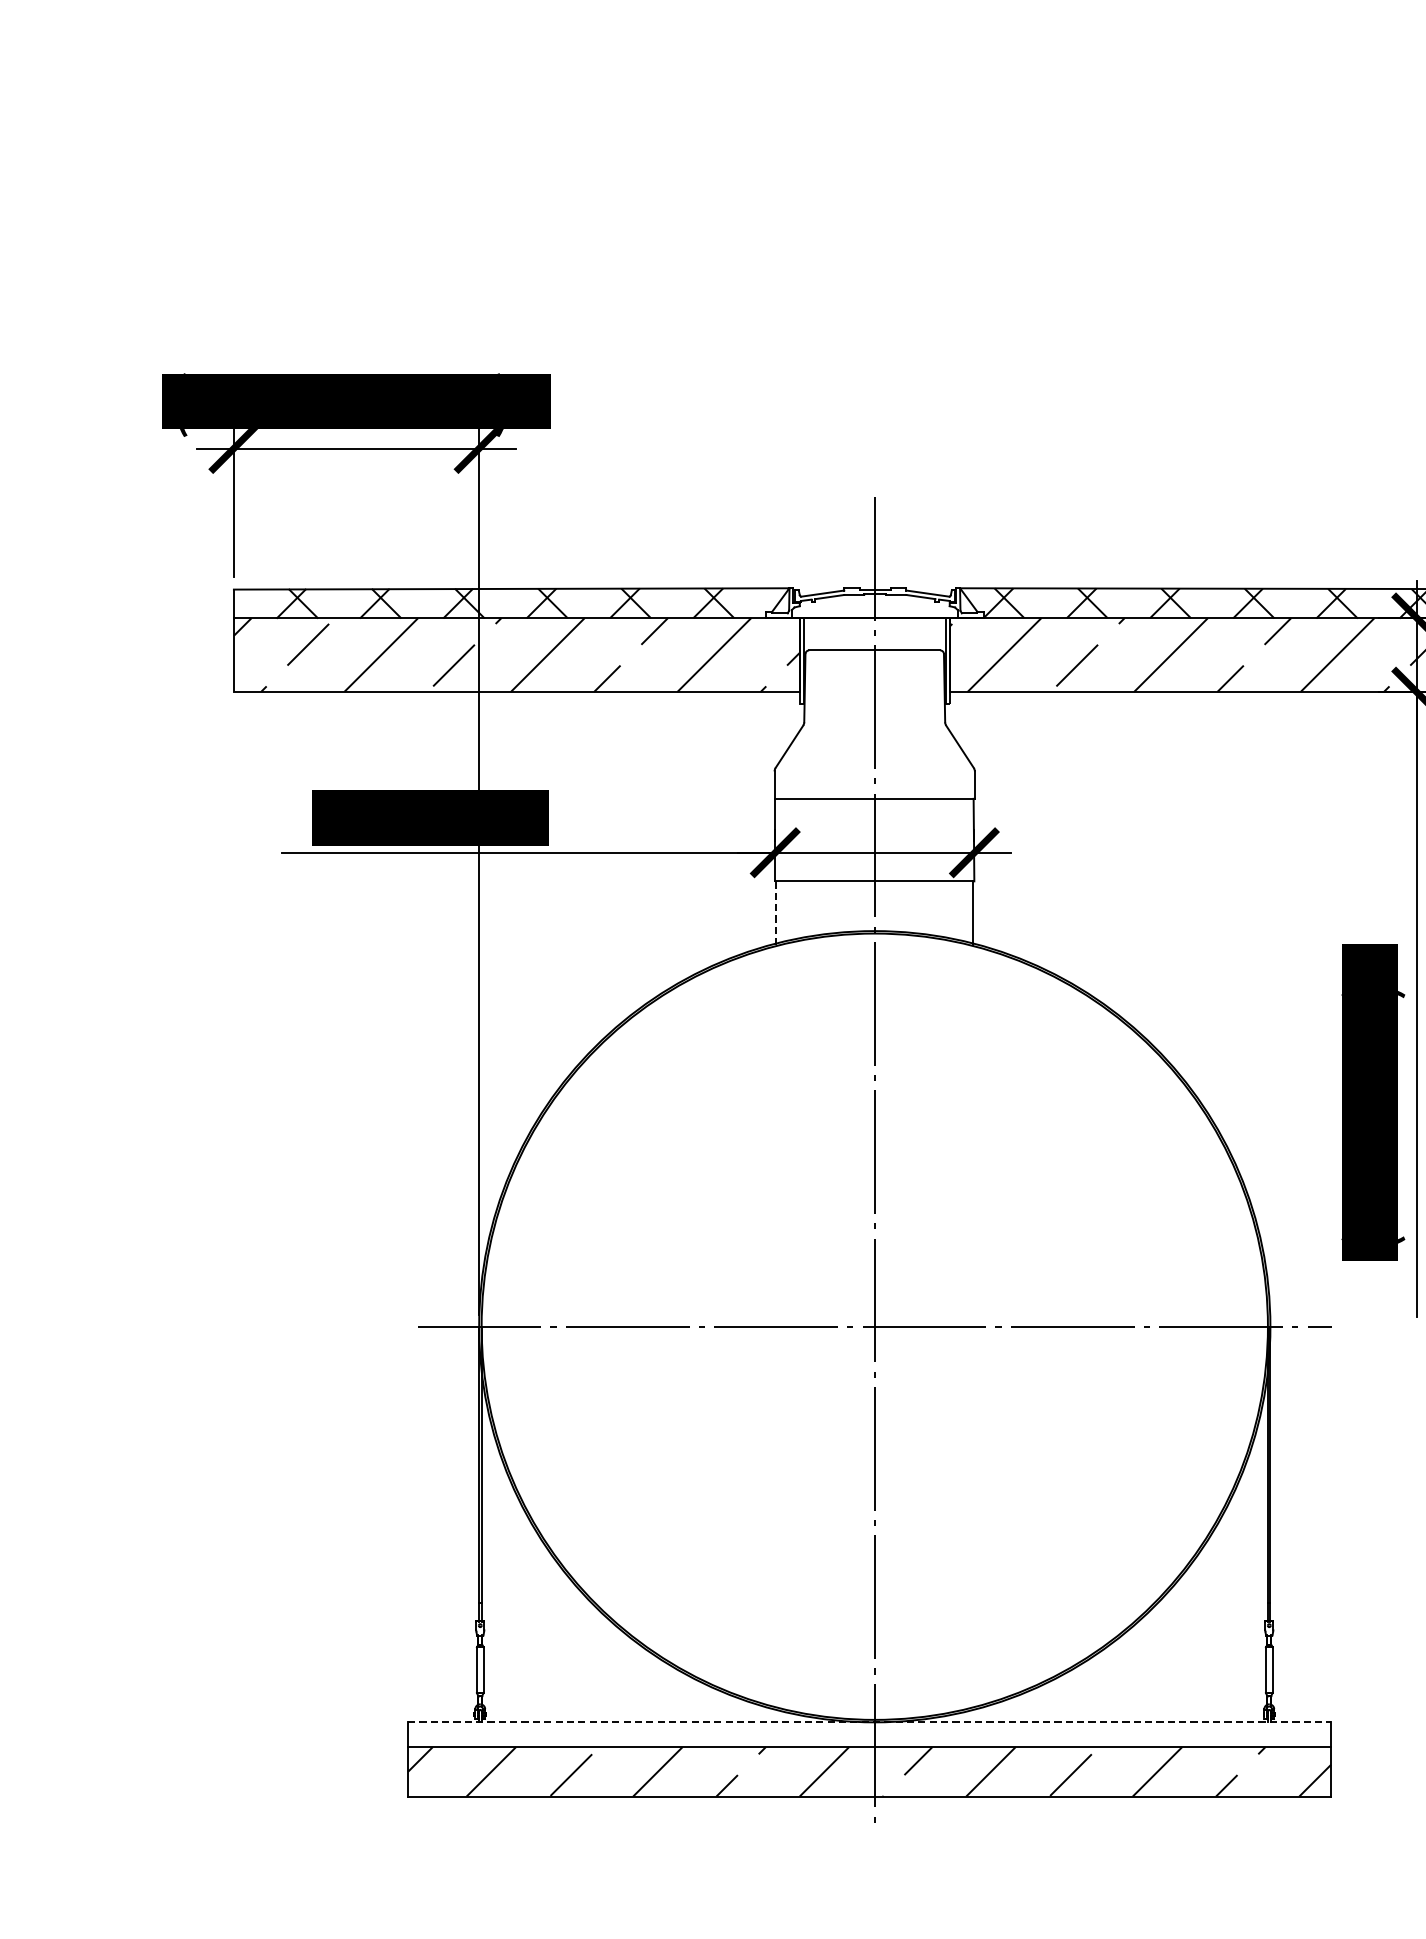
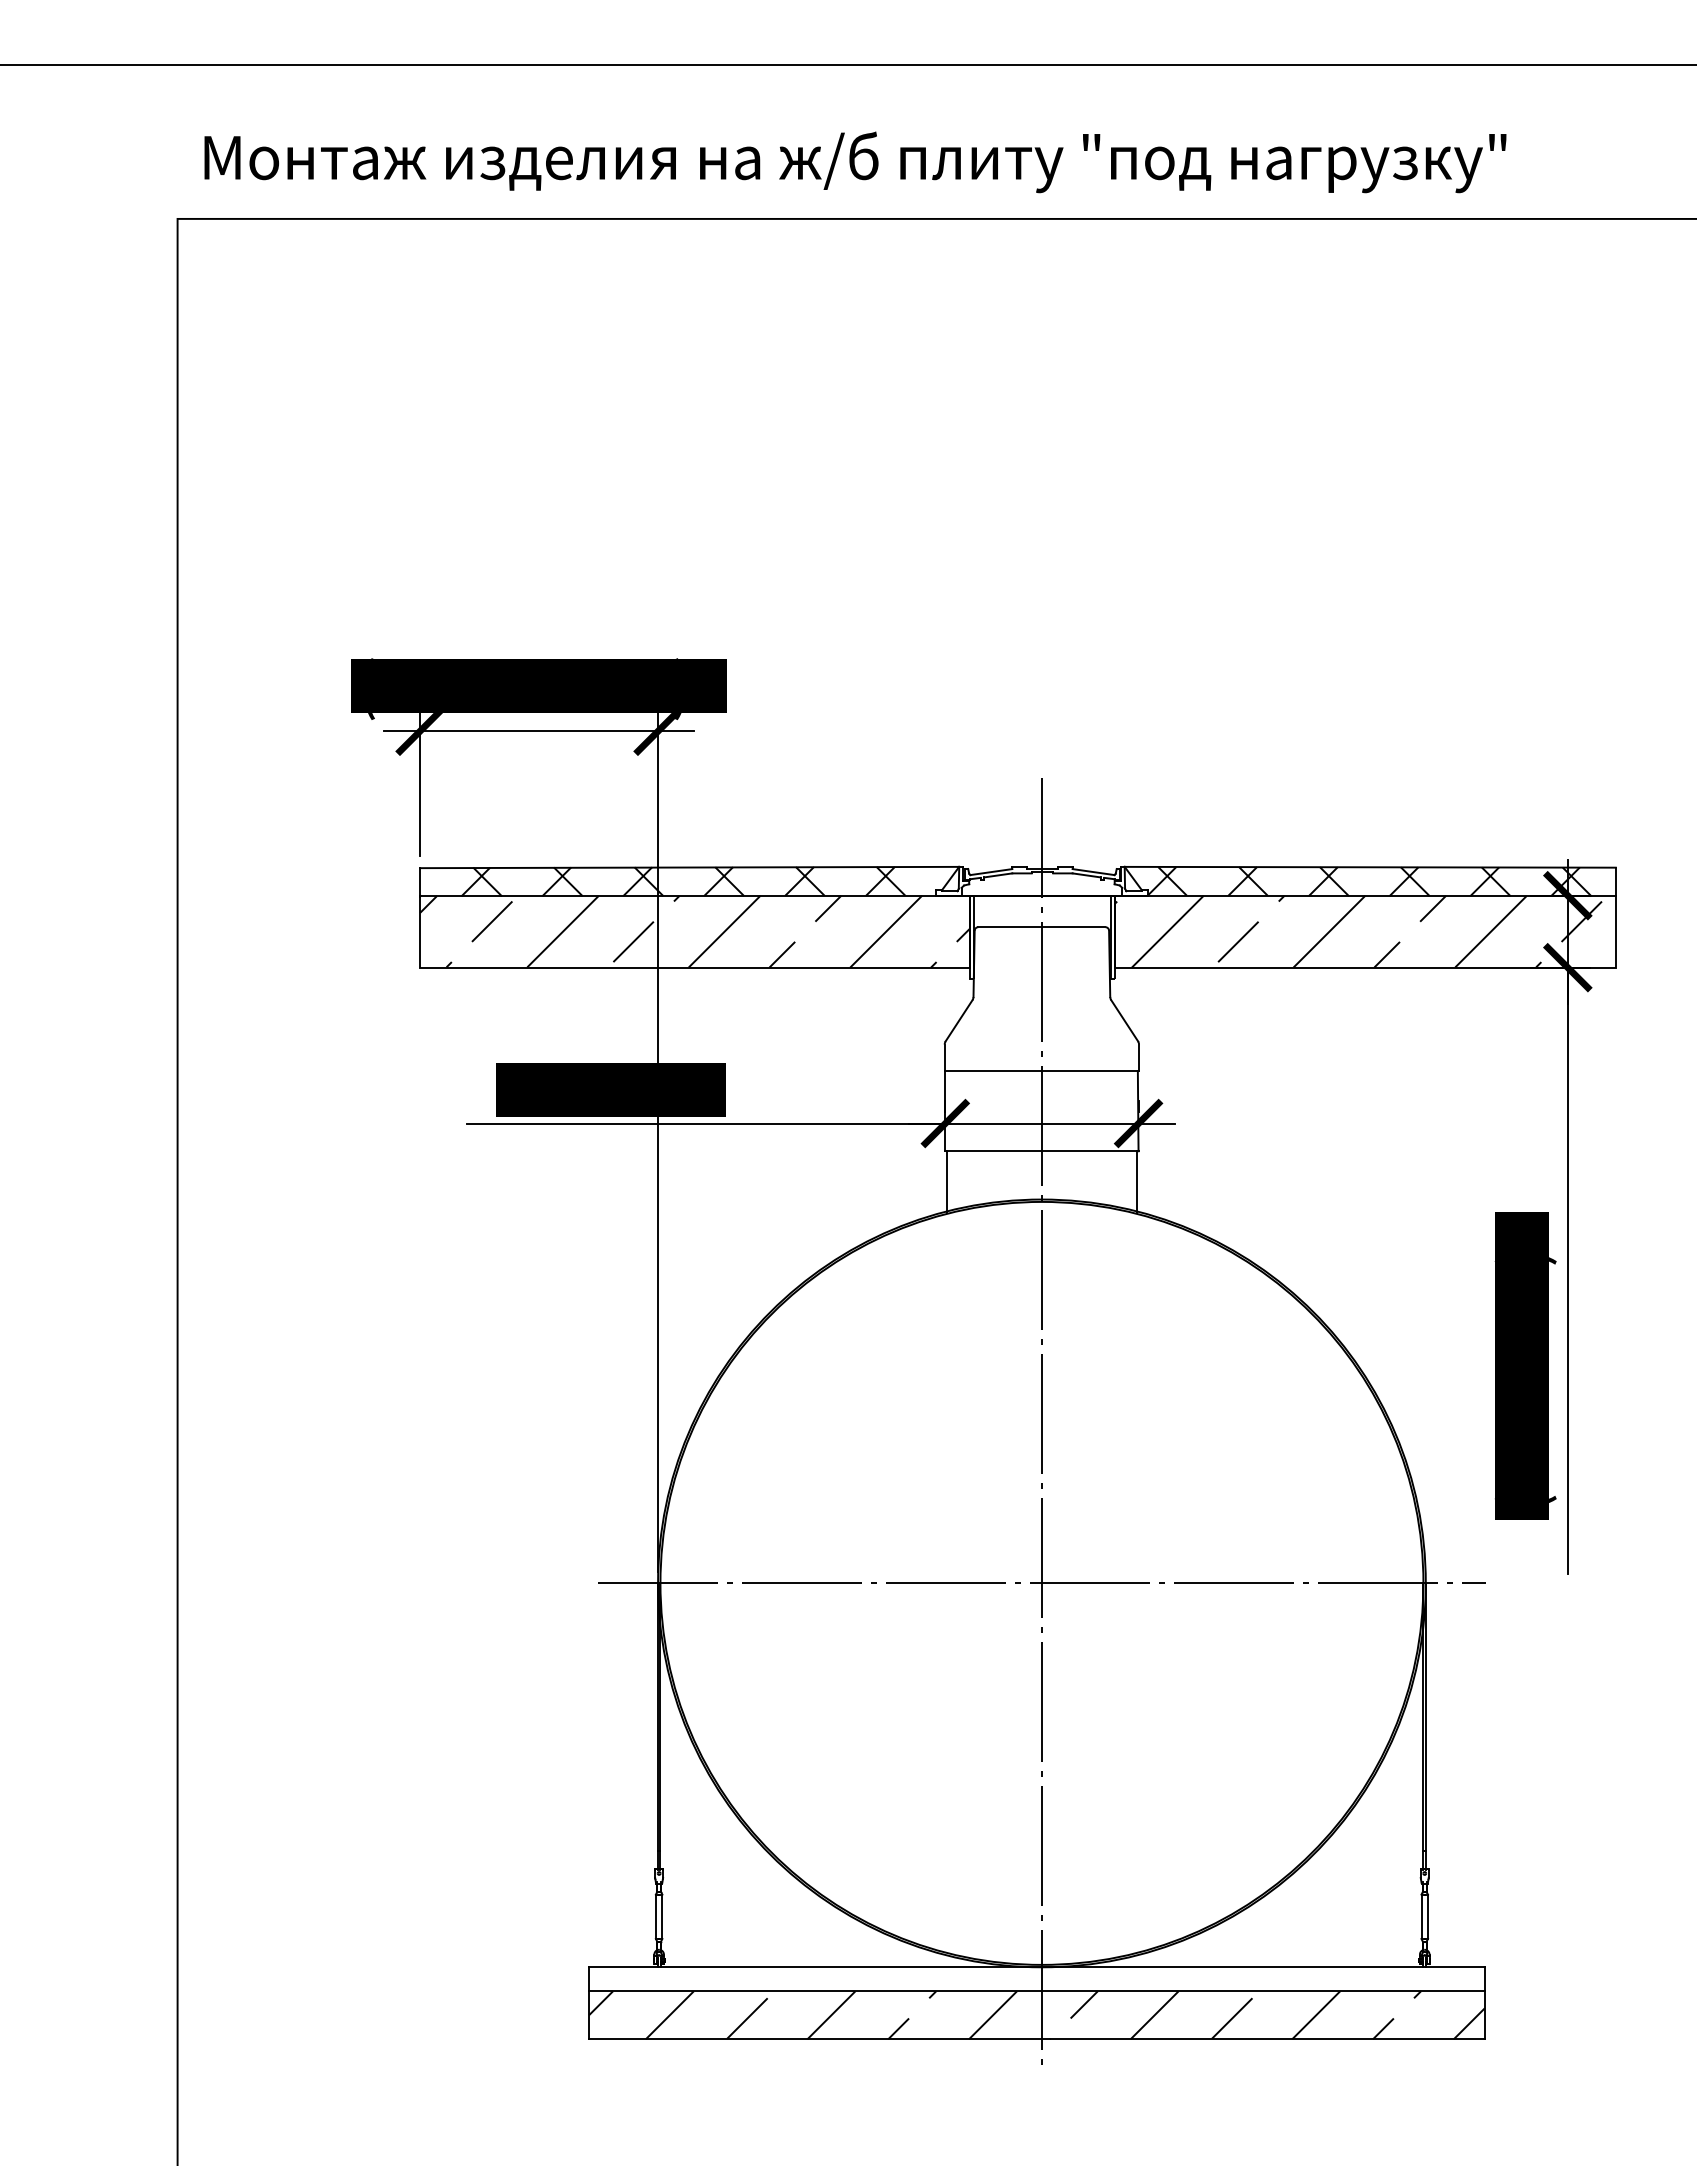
line: (776, 913) -> (946, 1182), dashed -> solid
line: (869, 1722) -> (1036, 1967), dashed -> solid

